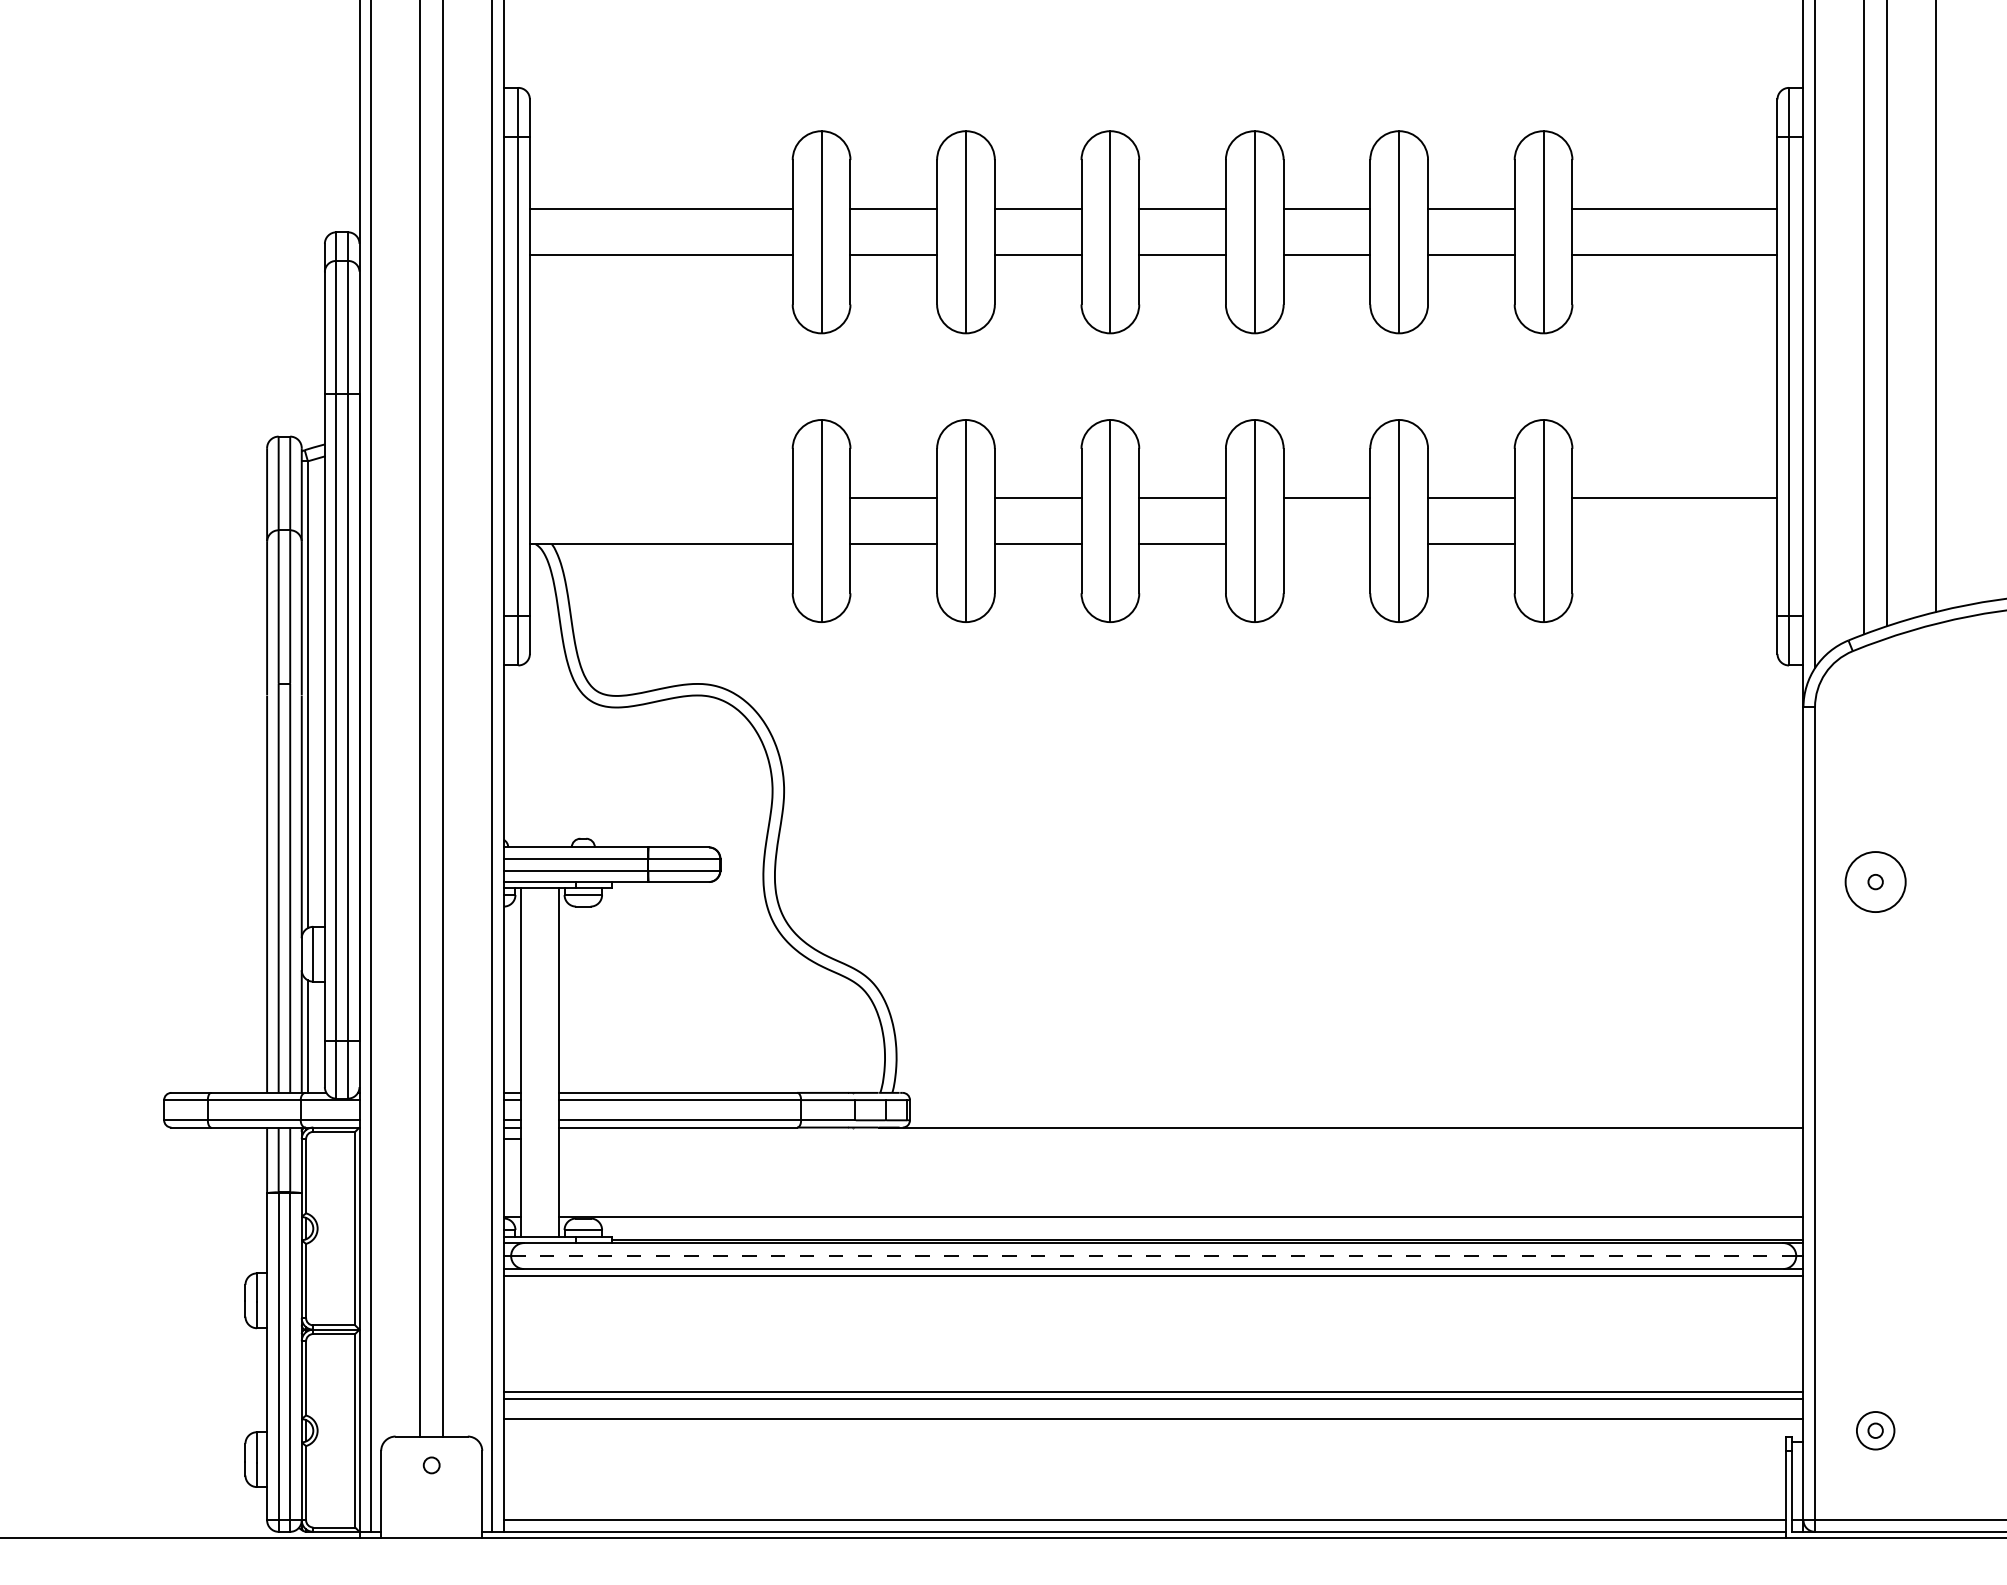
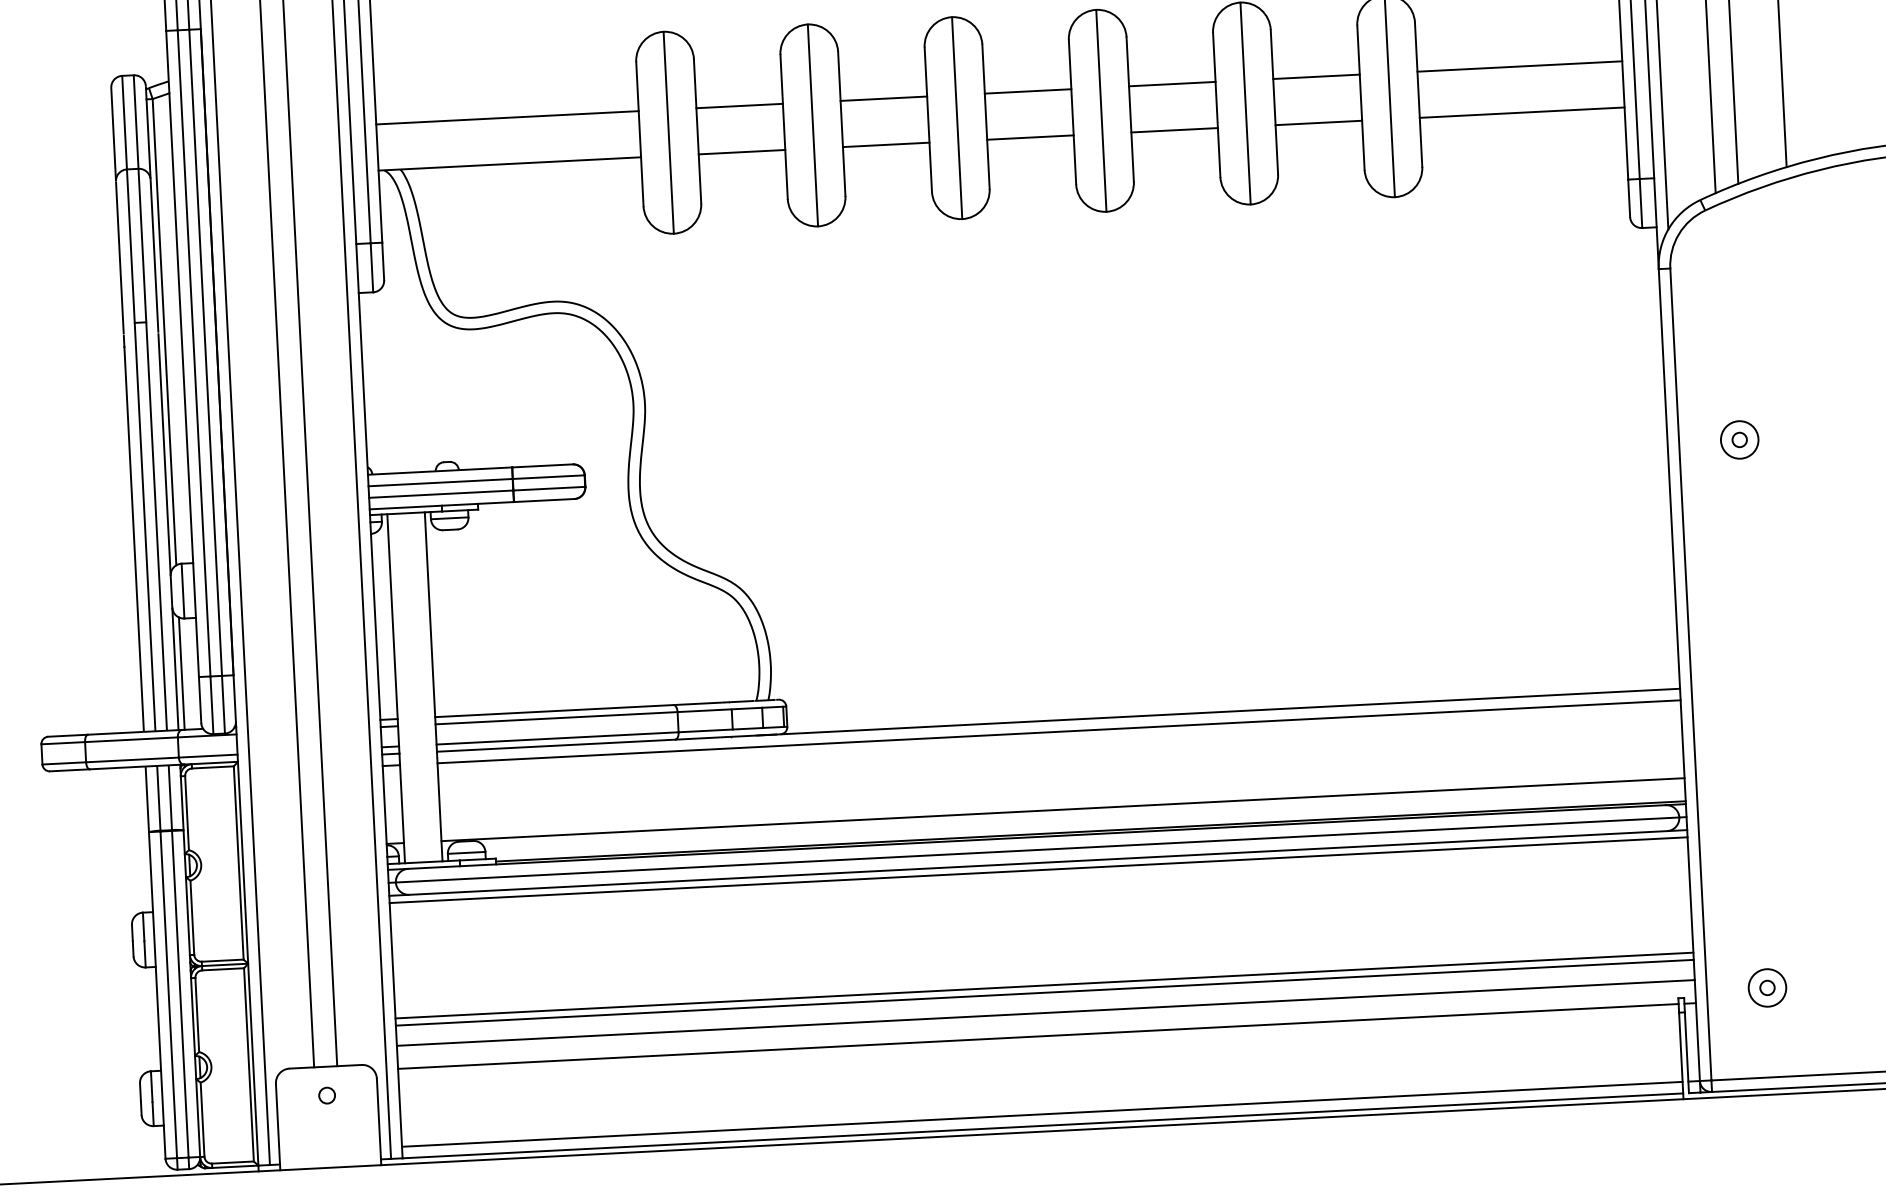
line: (660, 497) -> (506, 117), added
line: (1326, 544) -> (1174, 130), added
line: (1674, 544) -> (1521, 113), added
circle: (1875, 881) -> (1739, 439), size x0.62
line: (1180, 1139) -> (1058, 732), added
line: (1153, 1256) -> (1037, 850), dashed -> solid
line: (1144, 1442) -> (1037, 1036), added

